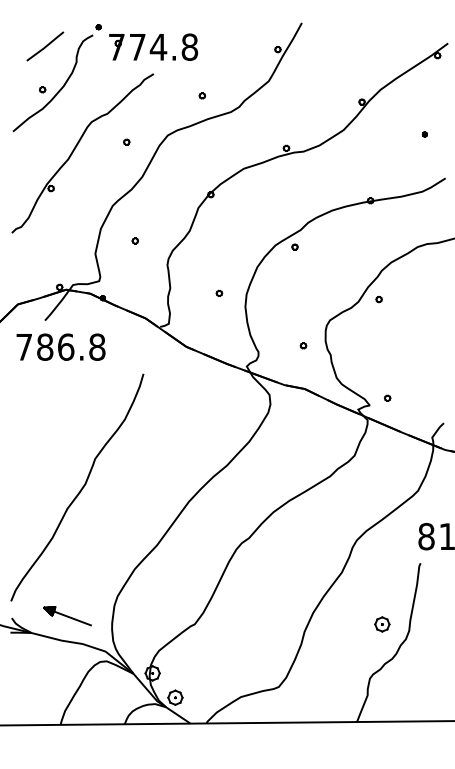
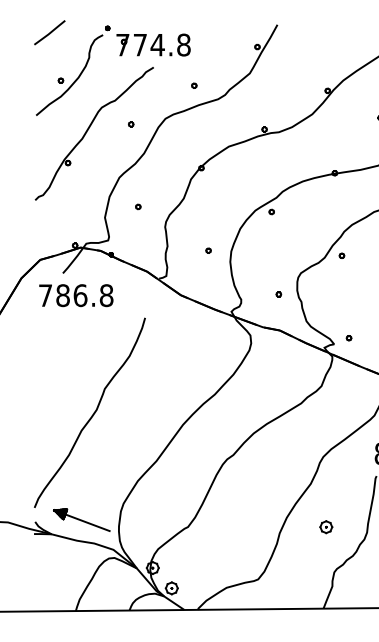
line: (45, 46) -> (49, 32), moved
part: (67, 616) -> (81, 520), size x1.43
part: (382, 624) -> (326, 527), moved

